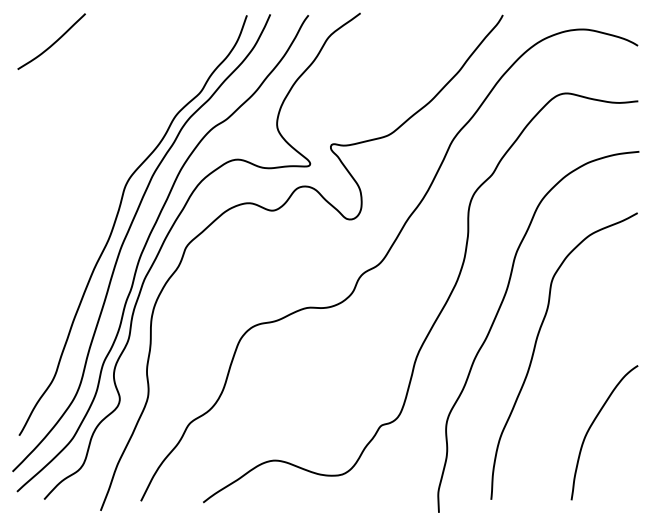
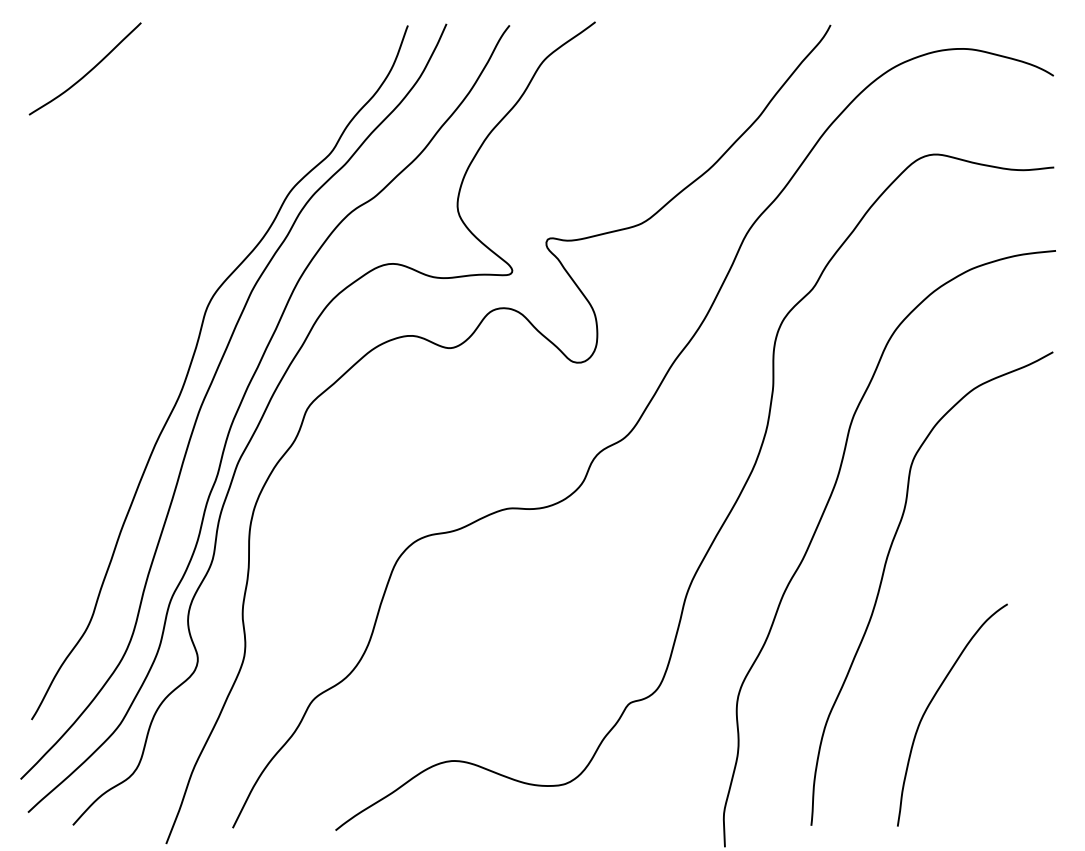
curve: (592, 425) -> (932, 703), moved

